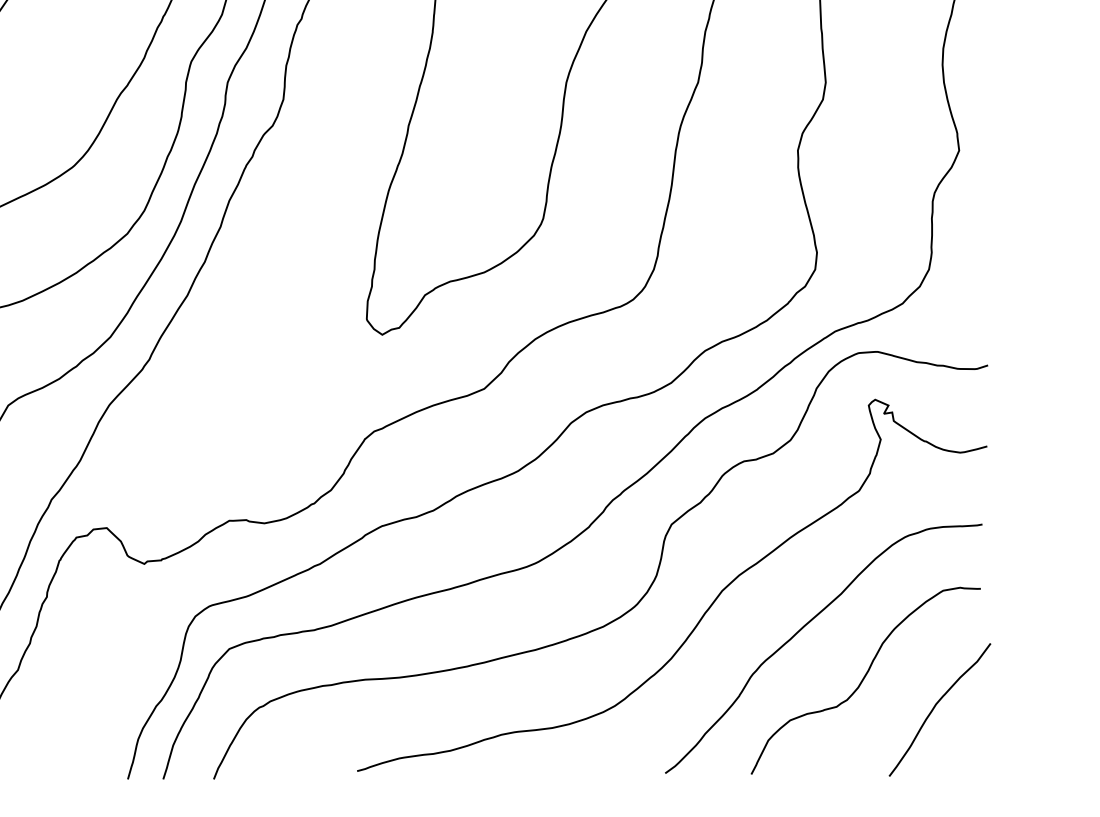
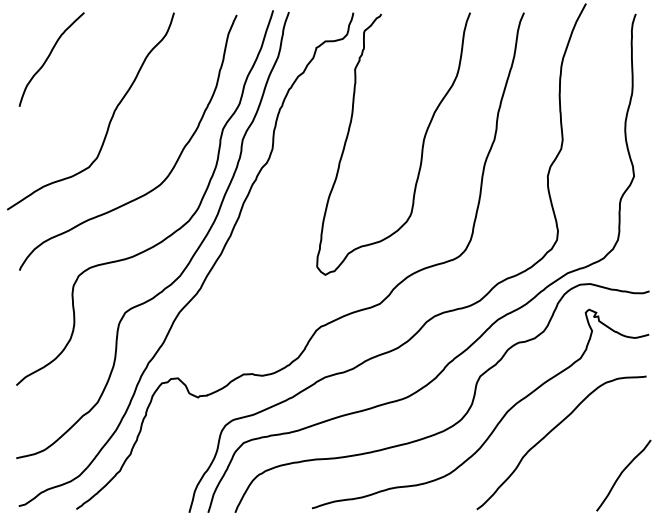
curve: (864, 679) -> (583, 459), removed

